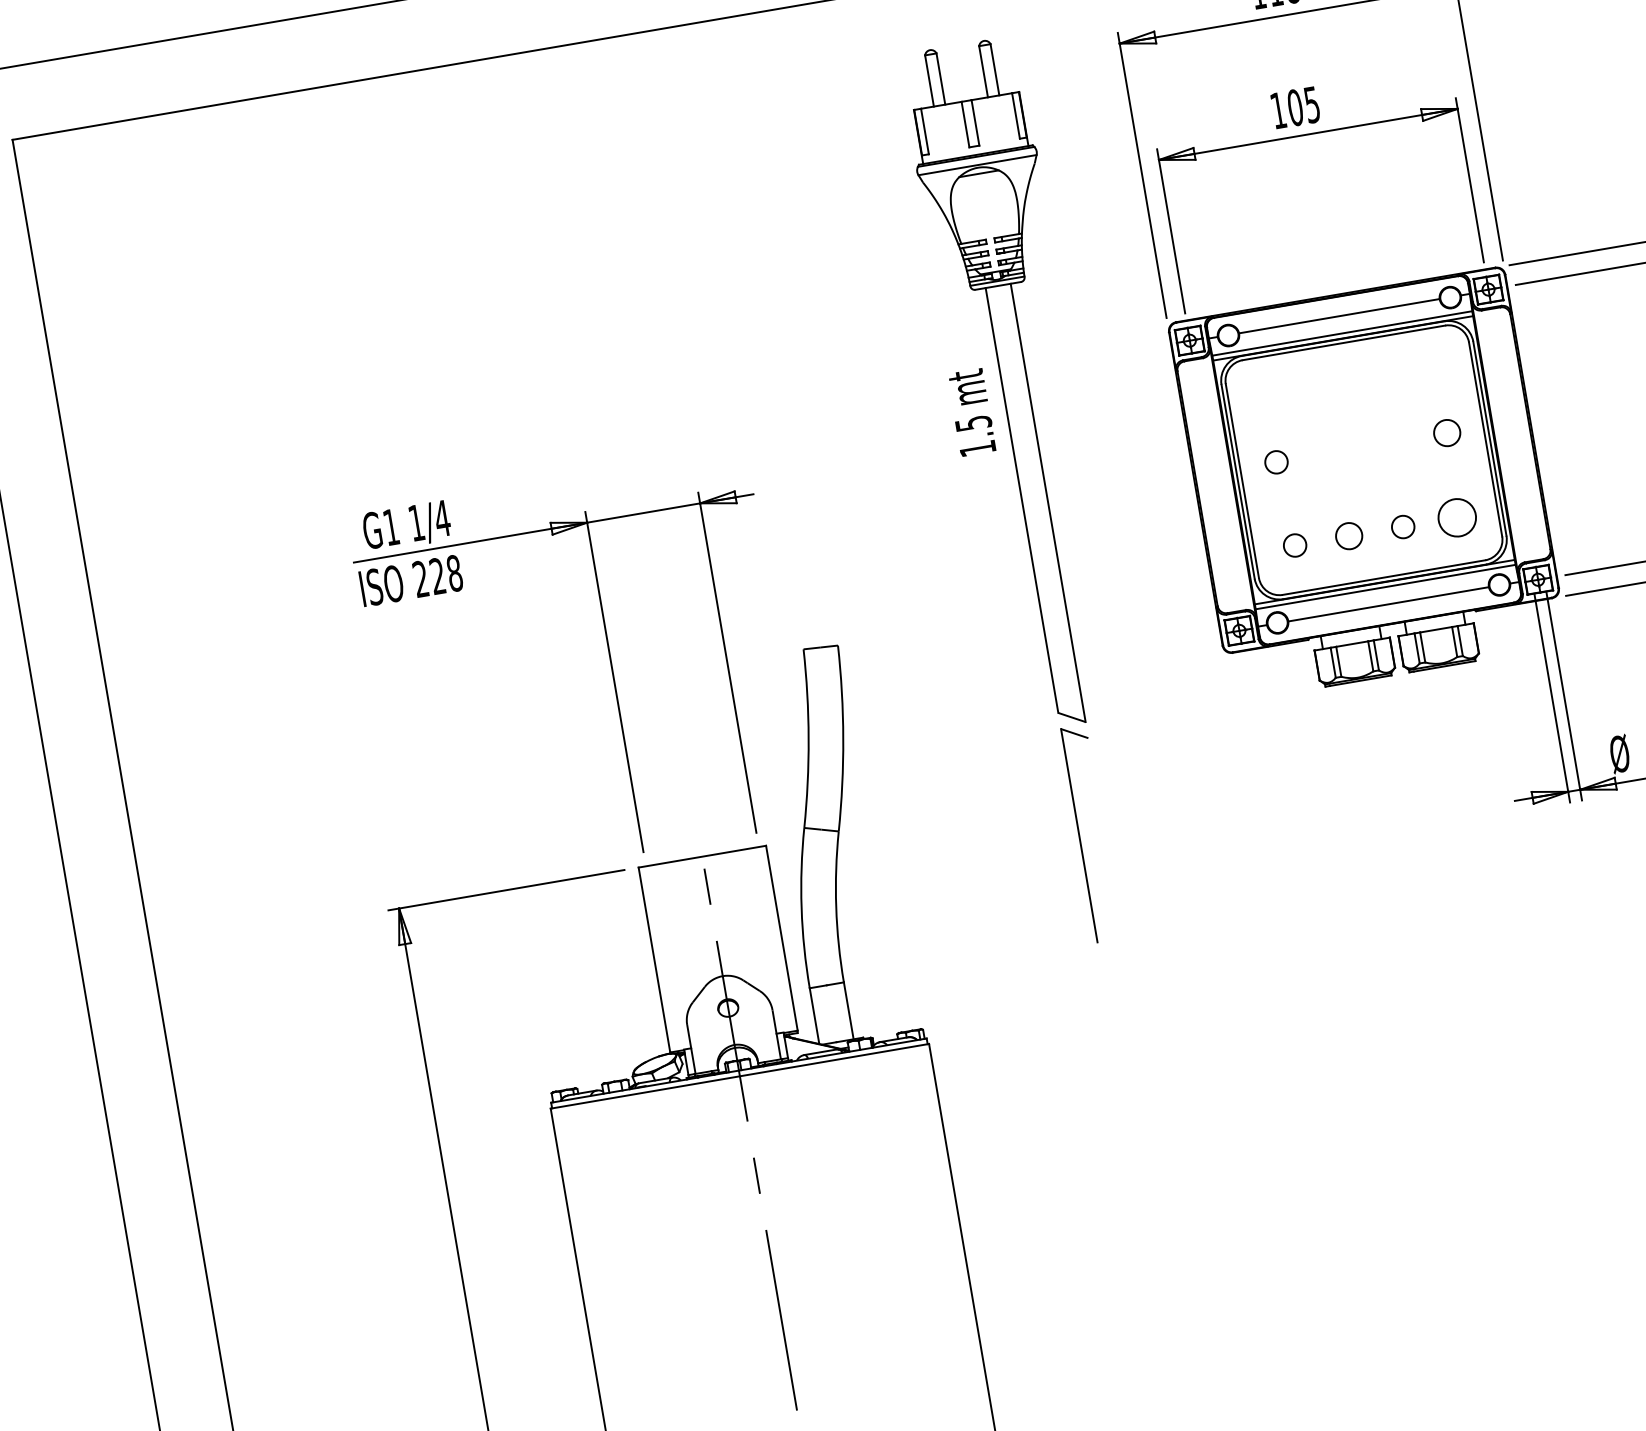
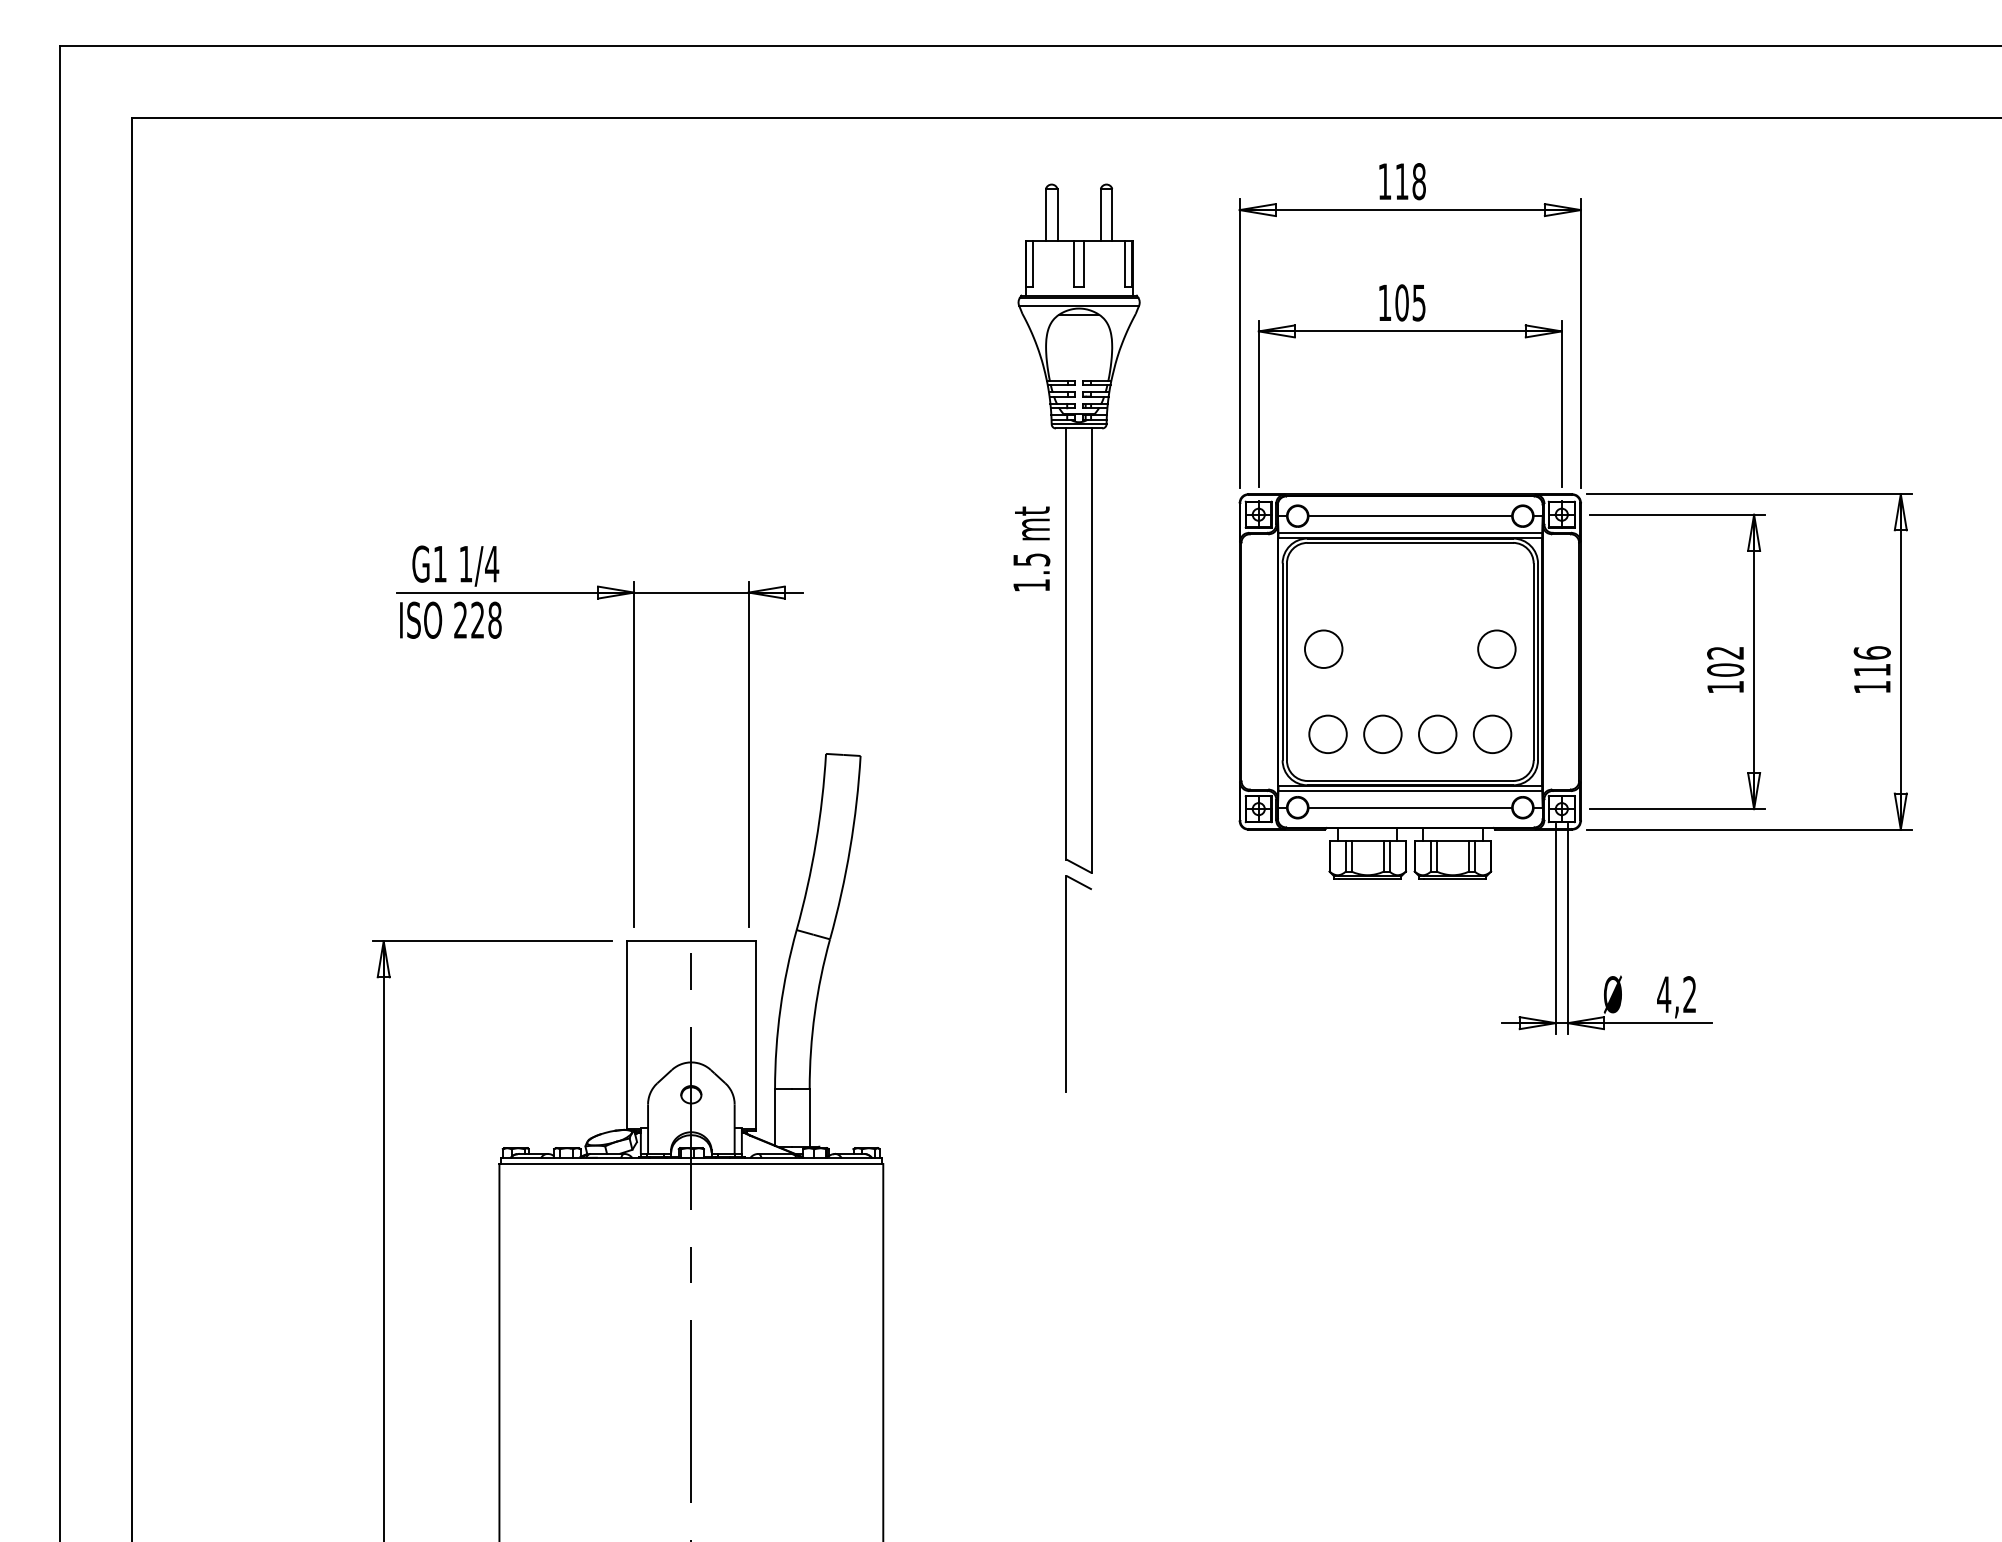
circle: (1446, 432) -> (1496, 648), size x1.43
circle: (1276, 462) -> (1323, 649), size x1.67
circle: (1403, 527) -> (1437, 734), size x1.67
circle: (1348, 535) -> (1382, 733), size x1.43
circle: (1294, 545) -> (1327, 734), size x1.67

